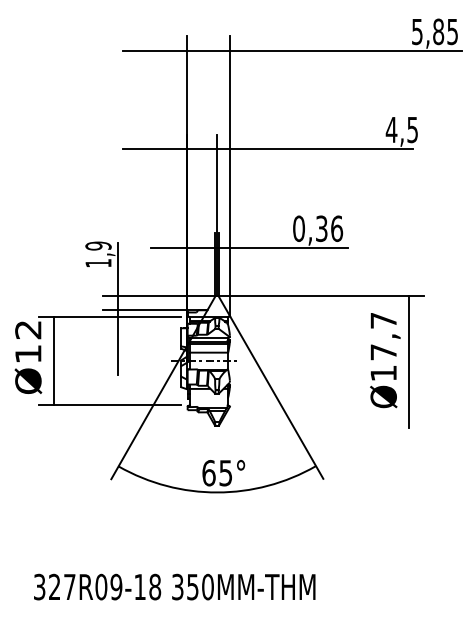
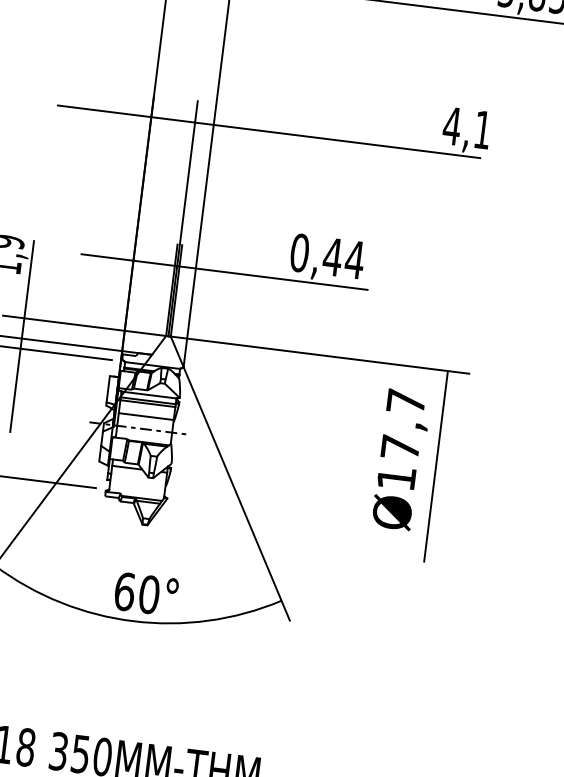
text: (412, 130) -> (482, 130), 4,5 -> 4,1
text: (329, 228) -> (344, 258), 0,36 -> 0,44
text: (225, 473) -> (148, 595), 65° -> 60°

